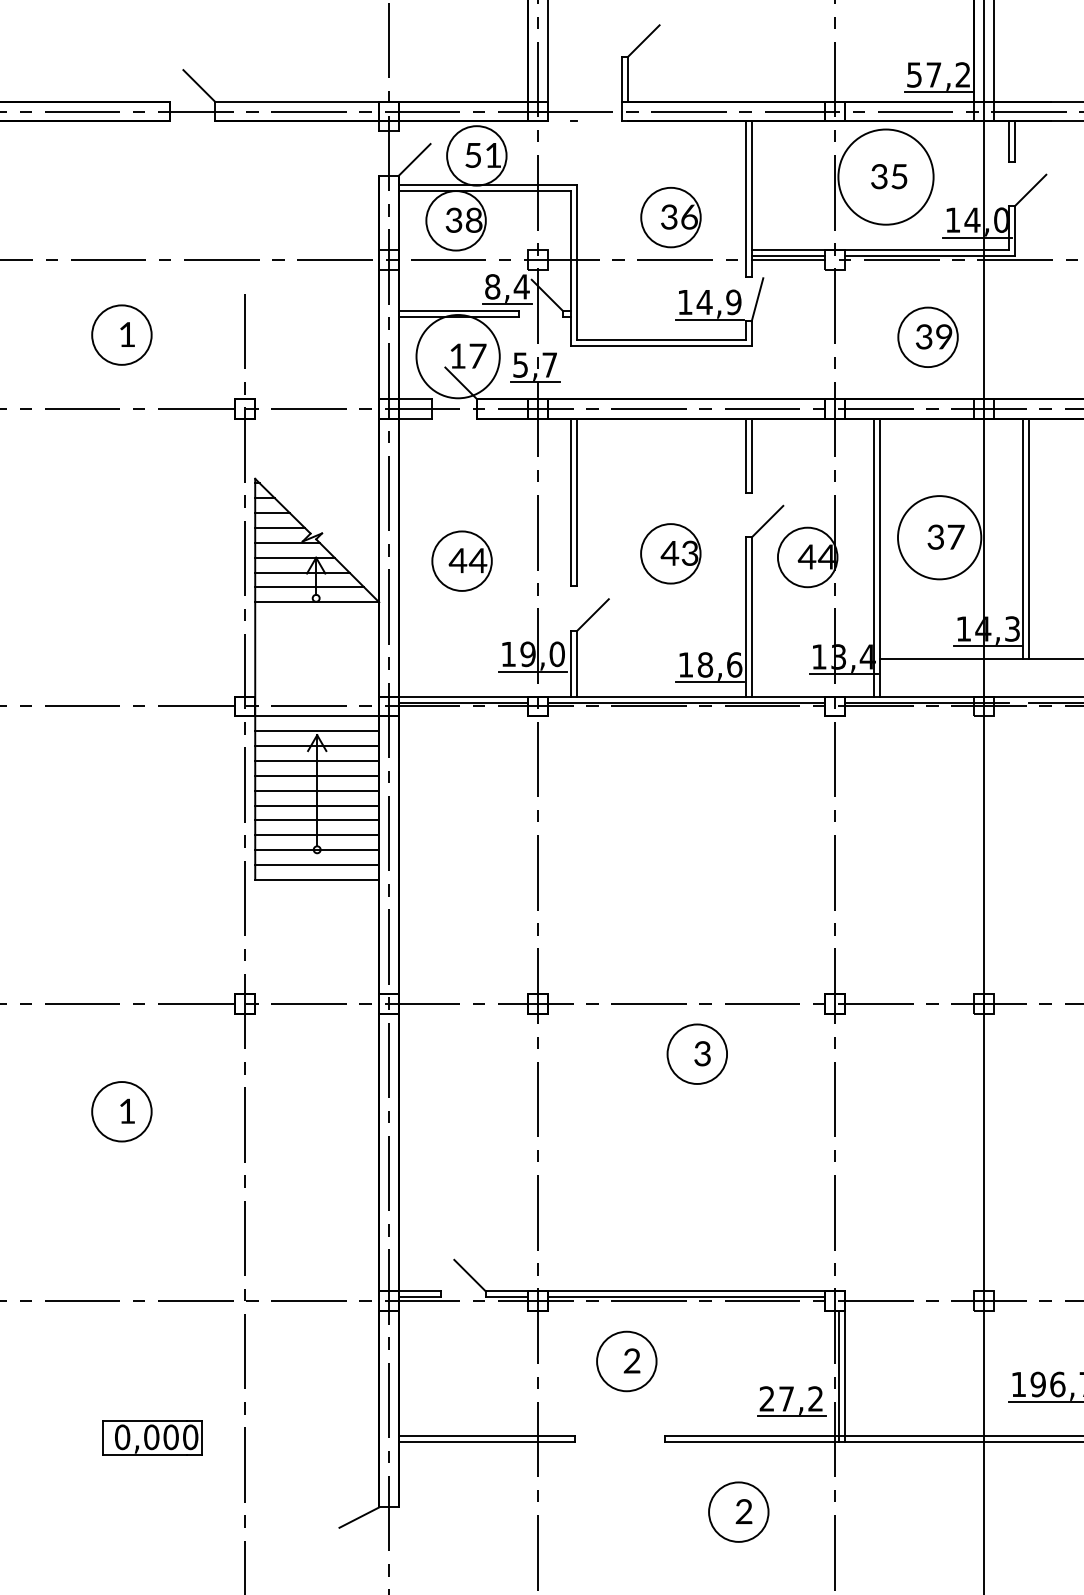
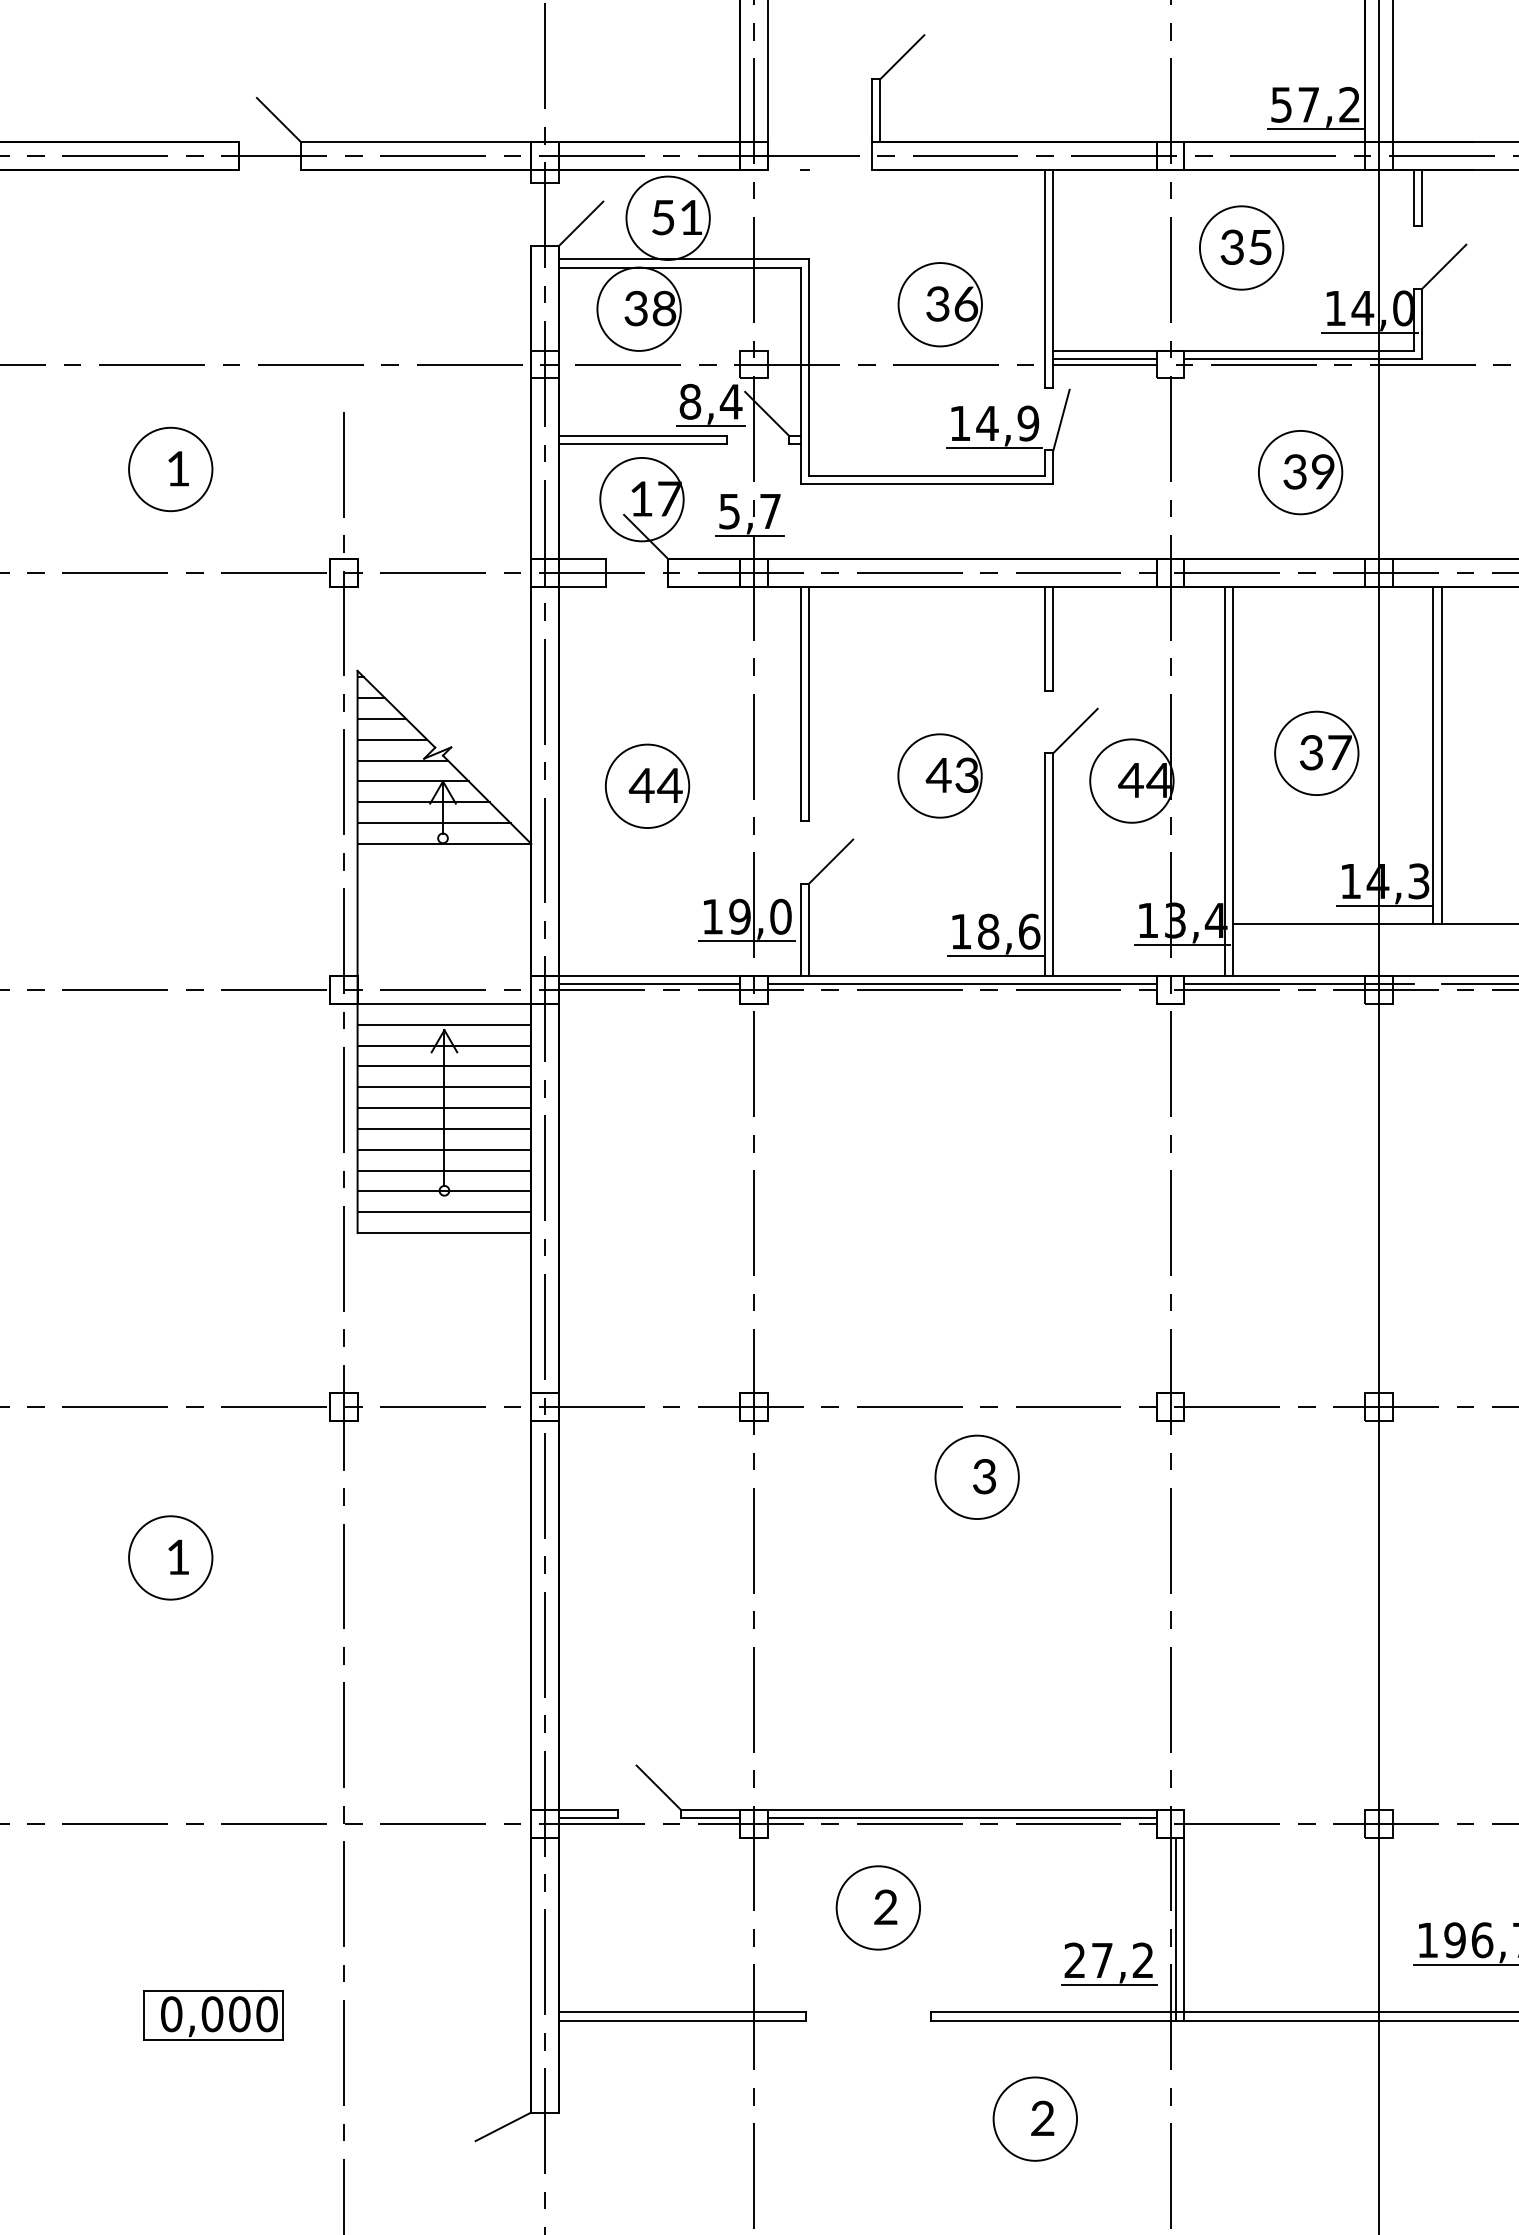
circle: (885, 176) -> (1241, 247), size x0.62
circle: (457, 356) -> (641, 499), size x0.71
circle: (939, 537) -> (1316, 753), size x0.71

